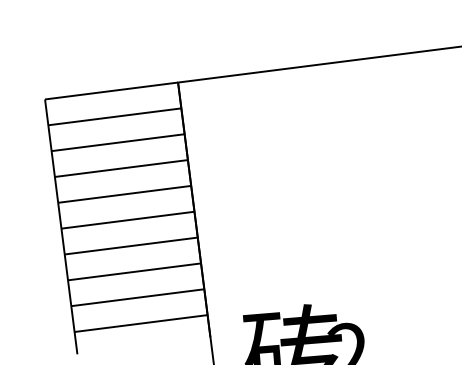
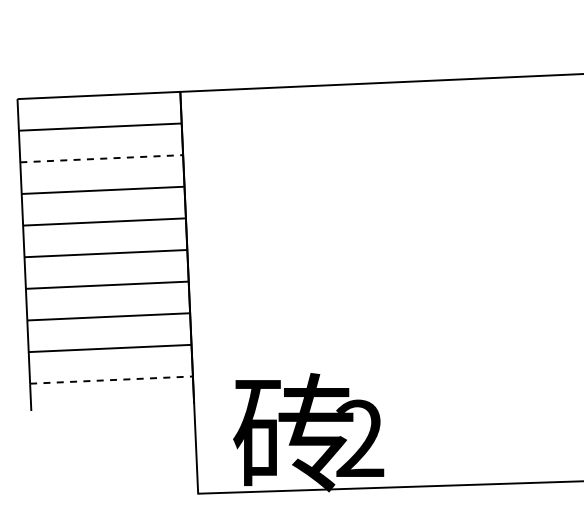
line: (118, 142) -> (102, 158), solid -> dashed
line: (141, 323) -> (112, 380), solid -> dashed

